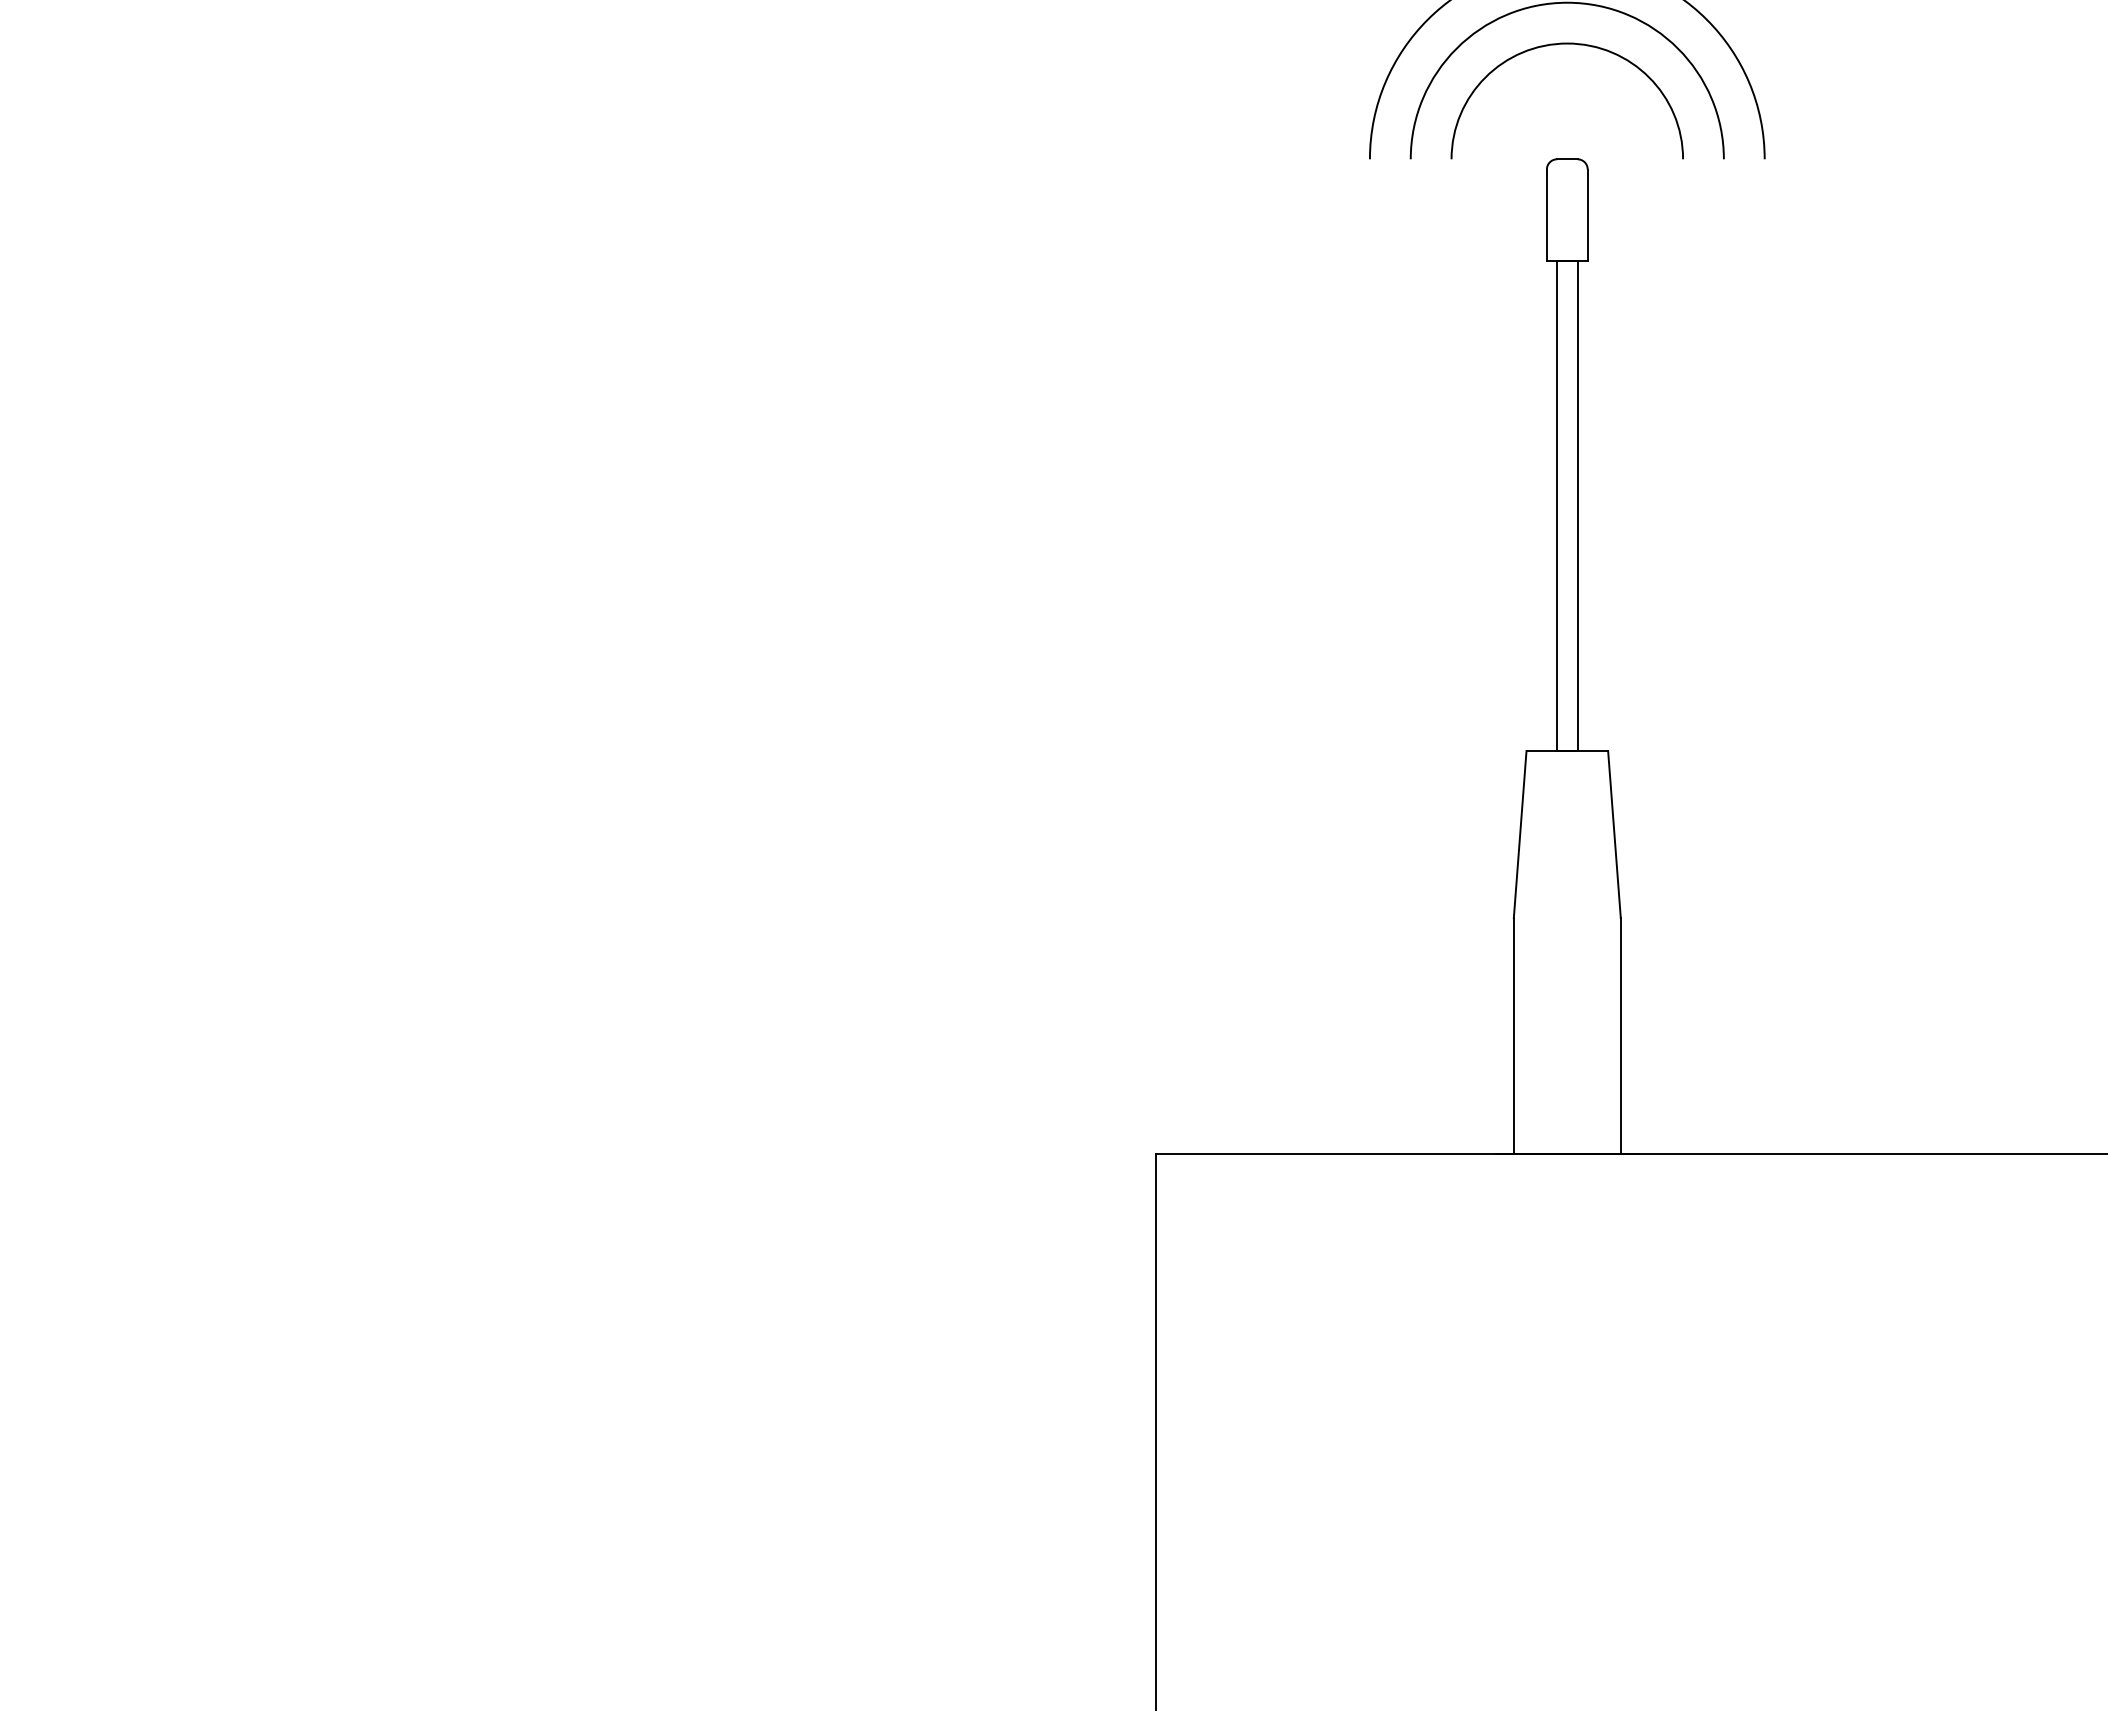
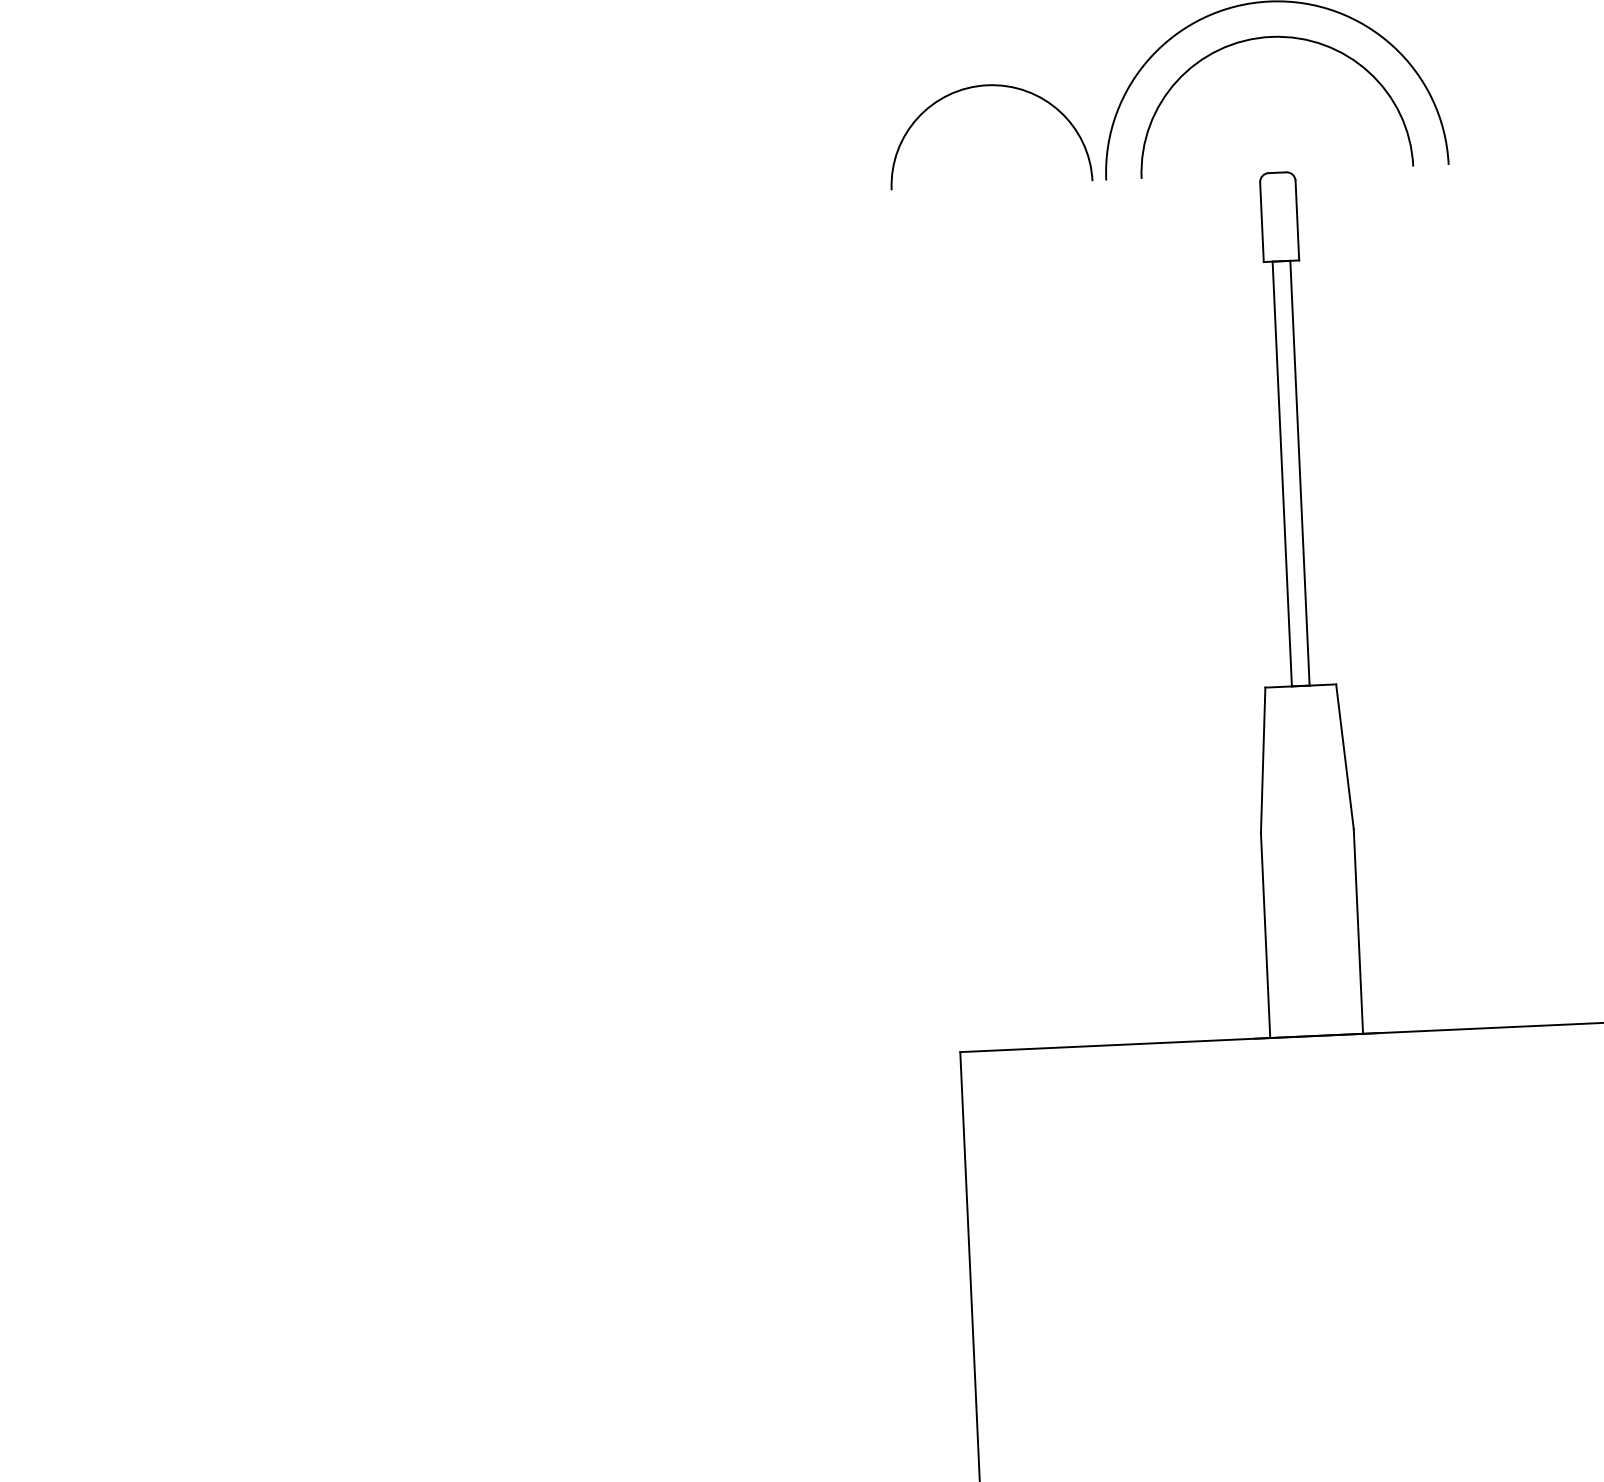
arc: (1566, 44) -> (986, 86), moved

